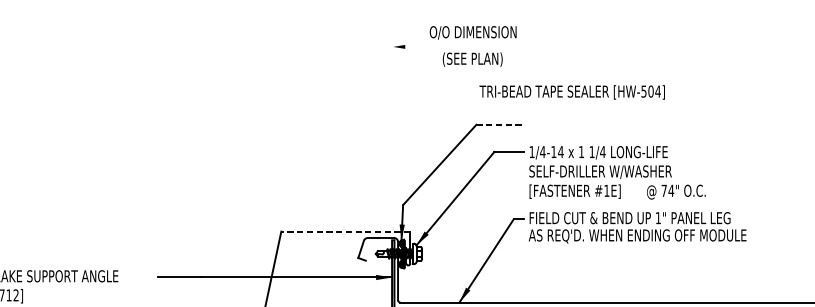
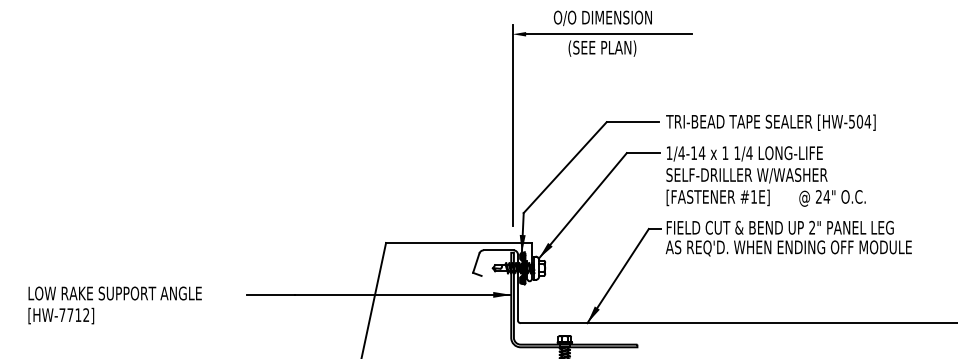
line: (478, 47) -> (608, 34), added
text: (571, 92) -> (770, 122), moved
line: (500, 124) -> (633, 122), dashed -> solid
line: (393, 127) -> (512, 125), added
text: (663, 190) -> (818, 196), 74" -> 24"
text: (658, 217) -> (812, 227), 1" -> 2"
line: (346, 231) -> (459, 242), dashed -> solid

